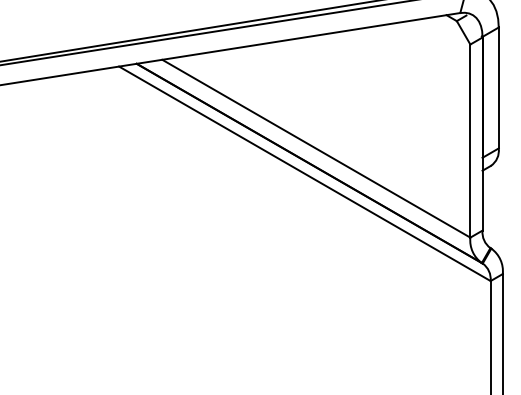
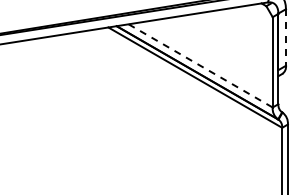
line: (497, 87) -> (285, 37), solid -> dashed
line: (318, 149) -> (201, 66), solid -> dashed

